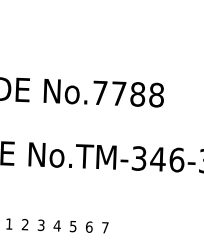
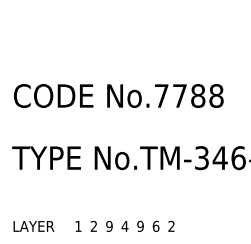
text: (41, 225) -> (109, 226), 3 -> 9
text: (73, 225) -> (140, 225), 5 -> 9
text: (105, 226) -> (171, 225), 7 -> 2

